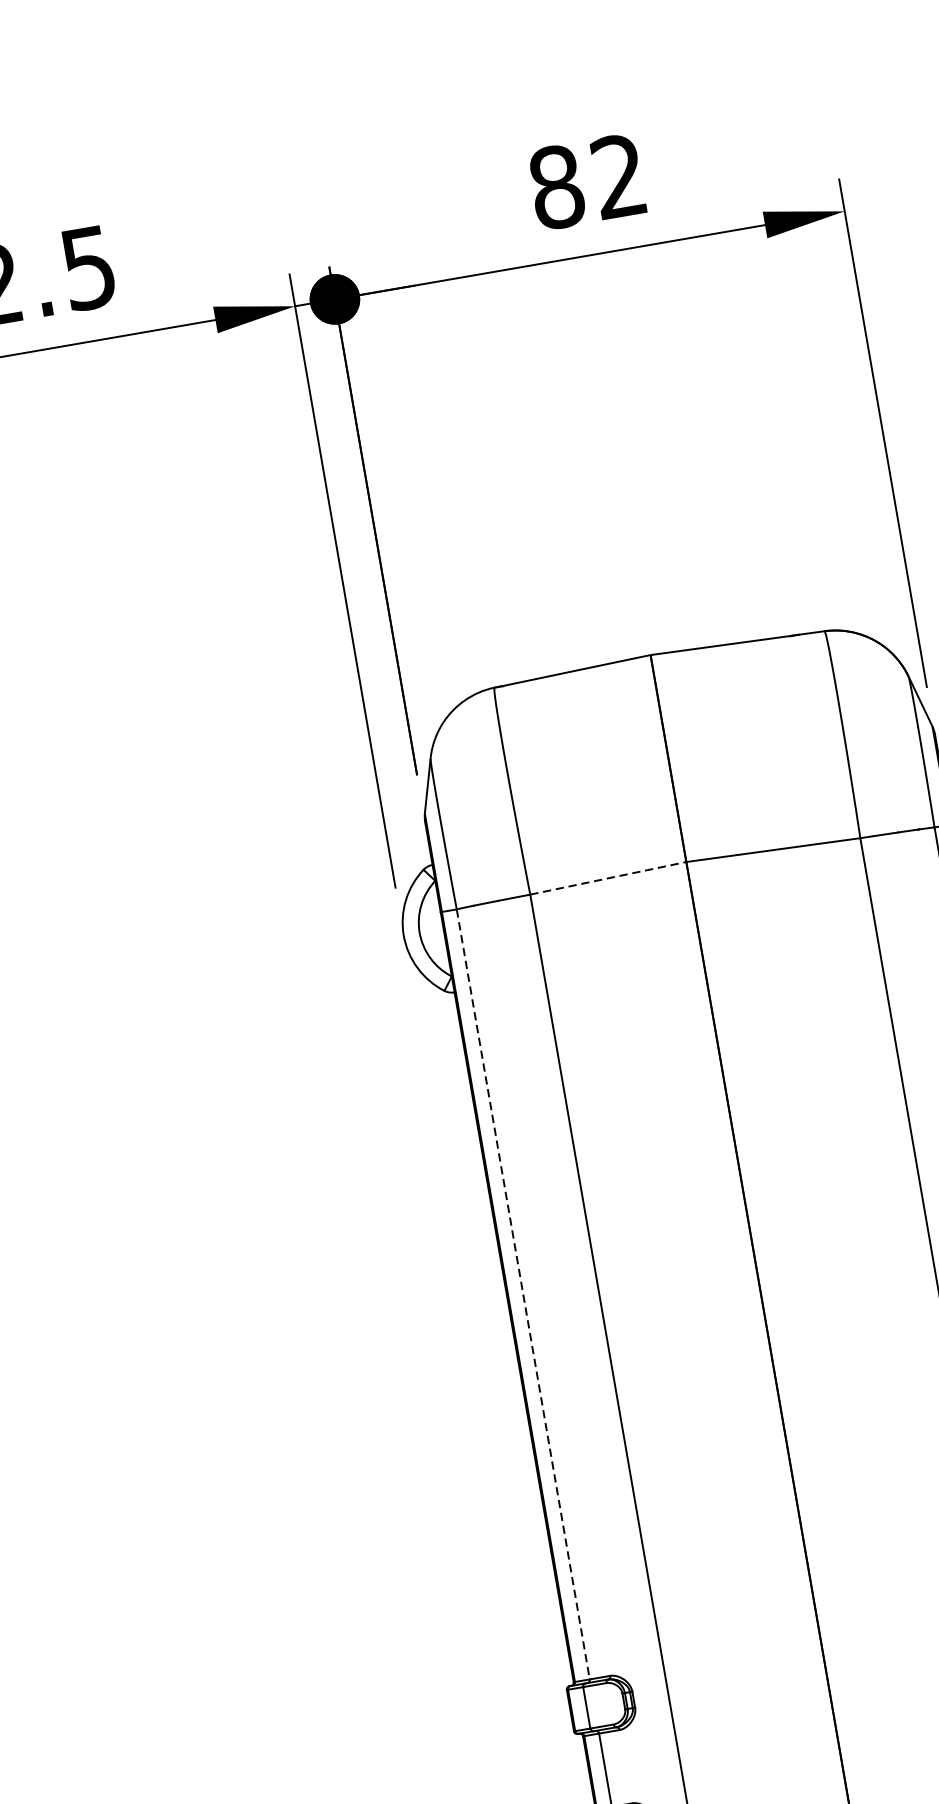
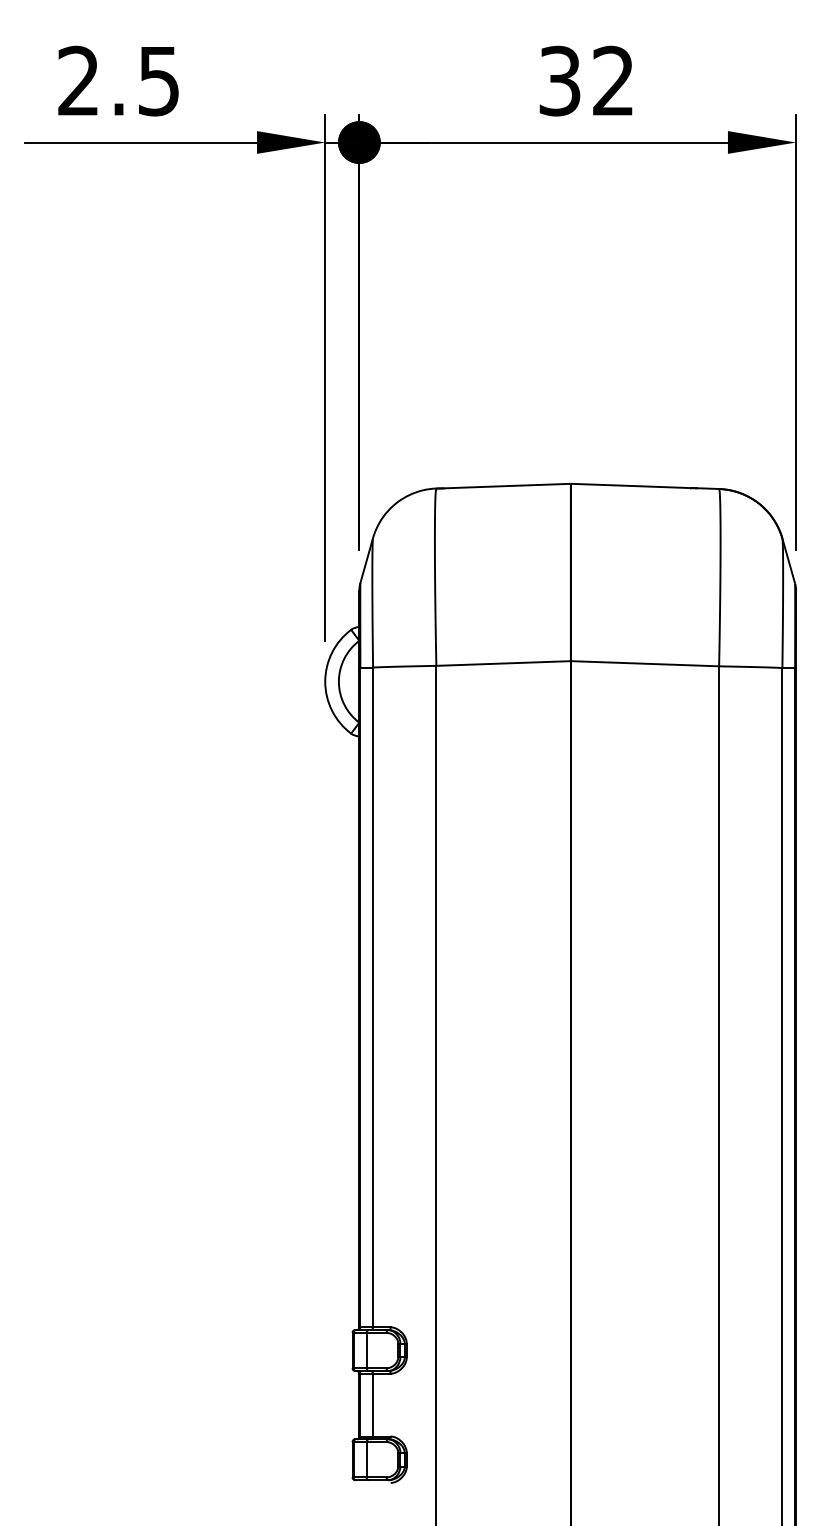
text: (557, 186) -> (560, 80), 82 -> 32
line: (609, 878) -> (504, 663), dashed -> solid
line: (523, 1294) -> (373, 997), dashed -> solid

